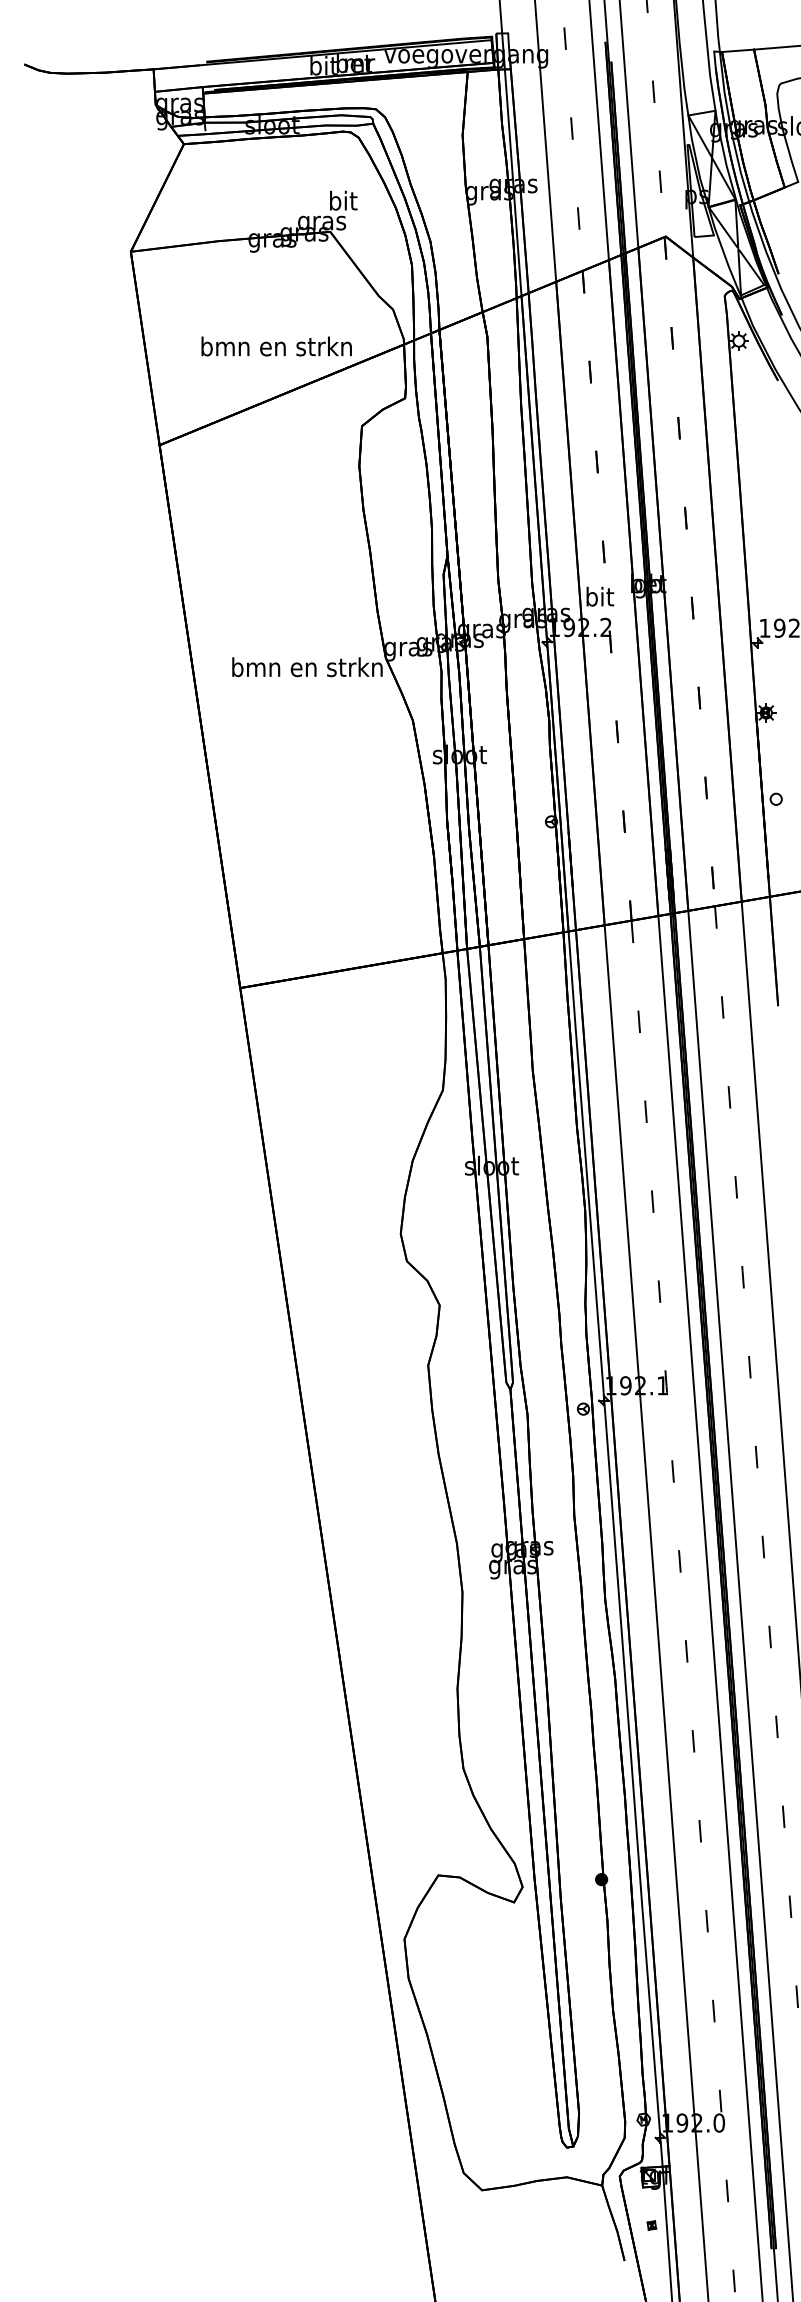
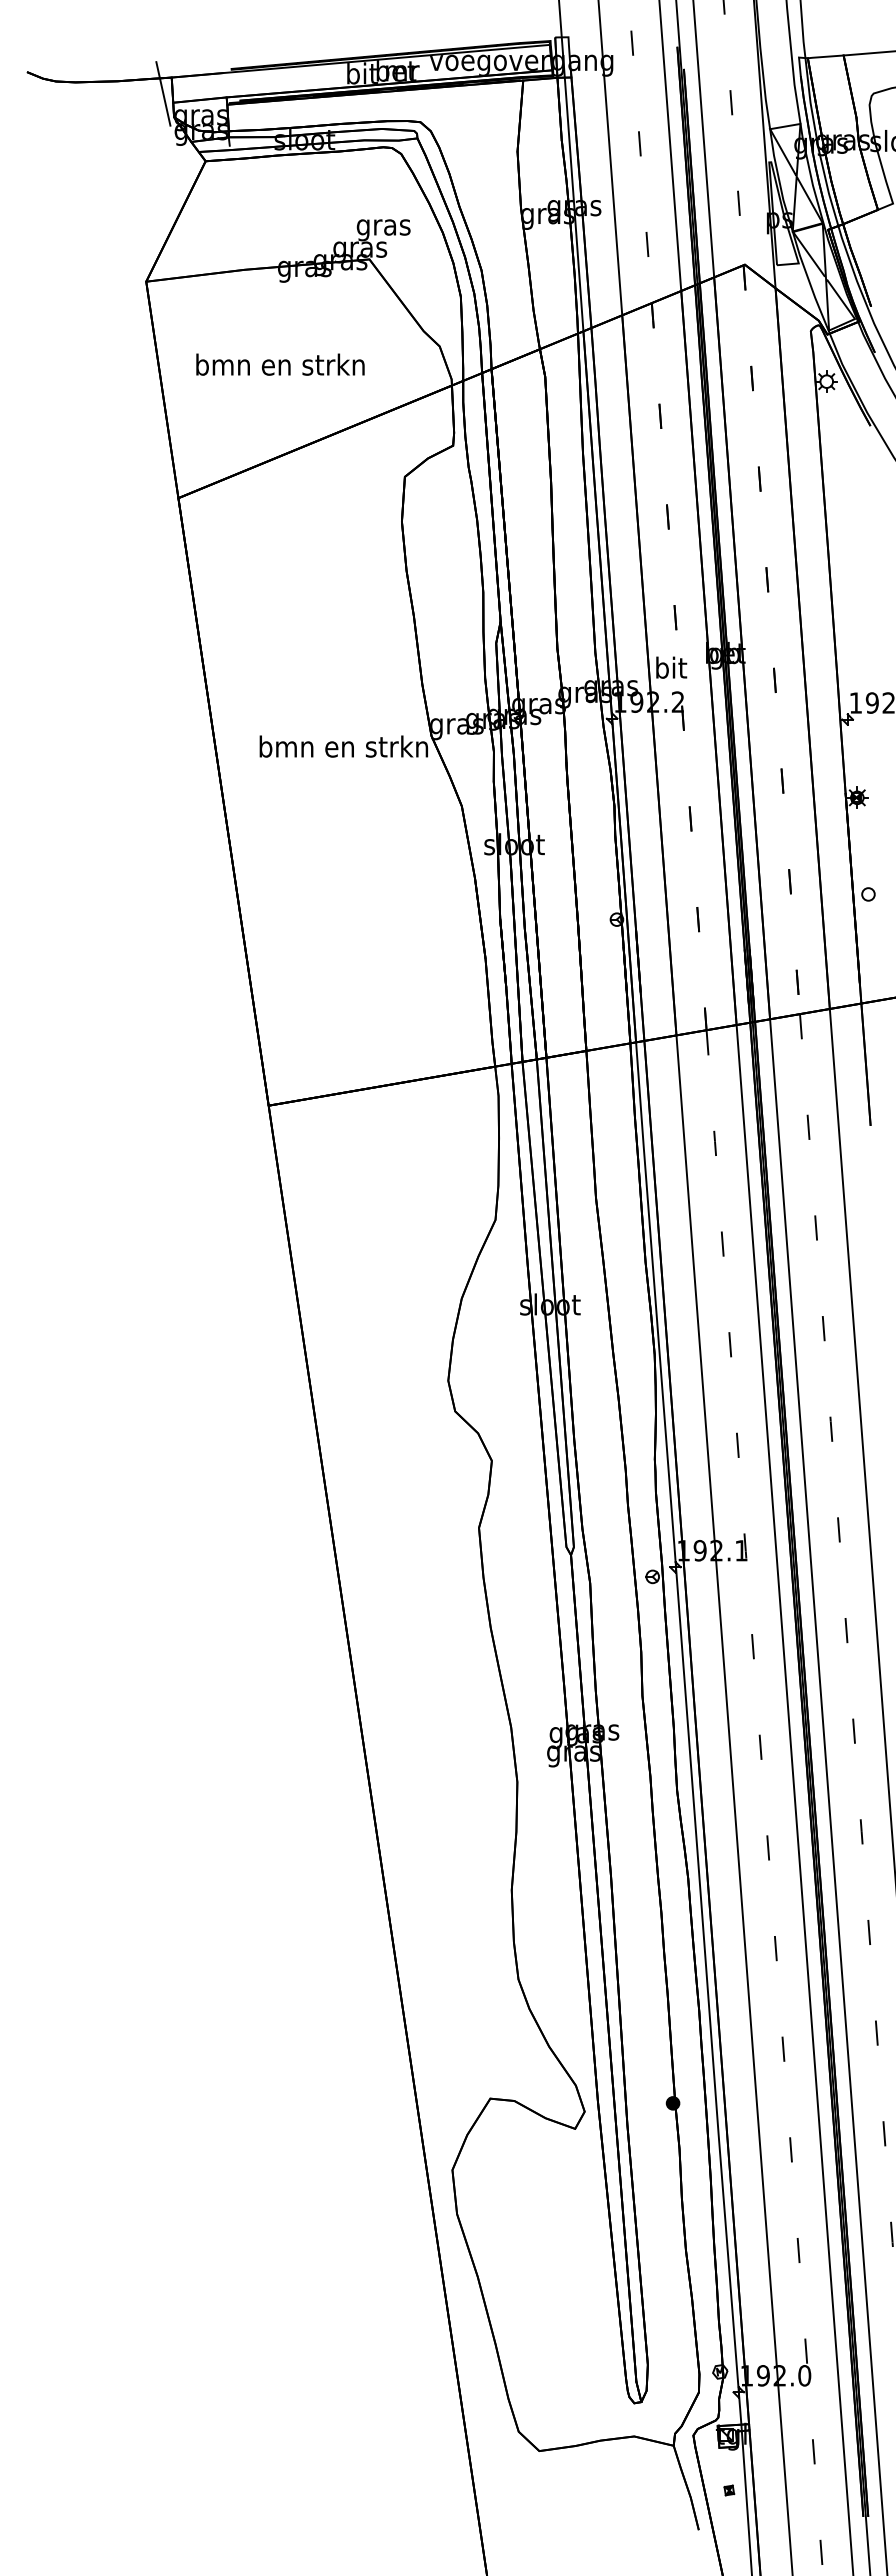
line: (146, 83) -> (163, 93), added
text: (342, 203) -> (383, 227), bit -> gras
text: (276, 346) -> (280, 364), moved

